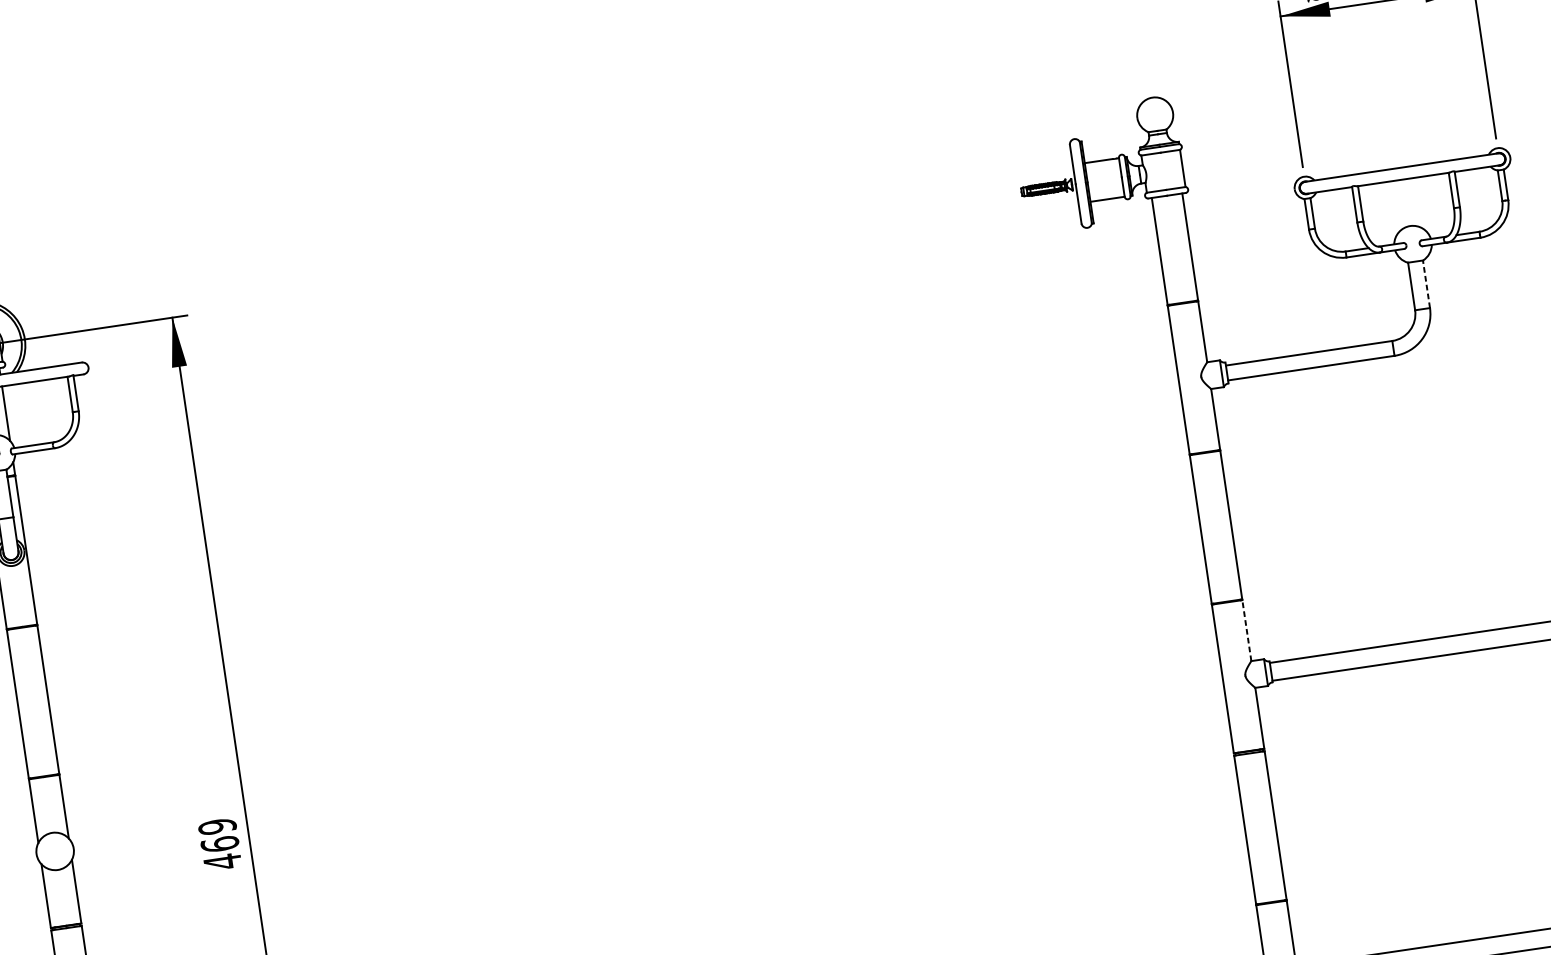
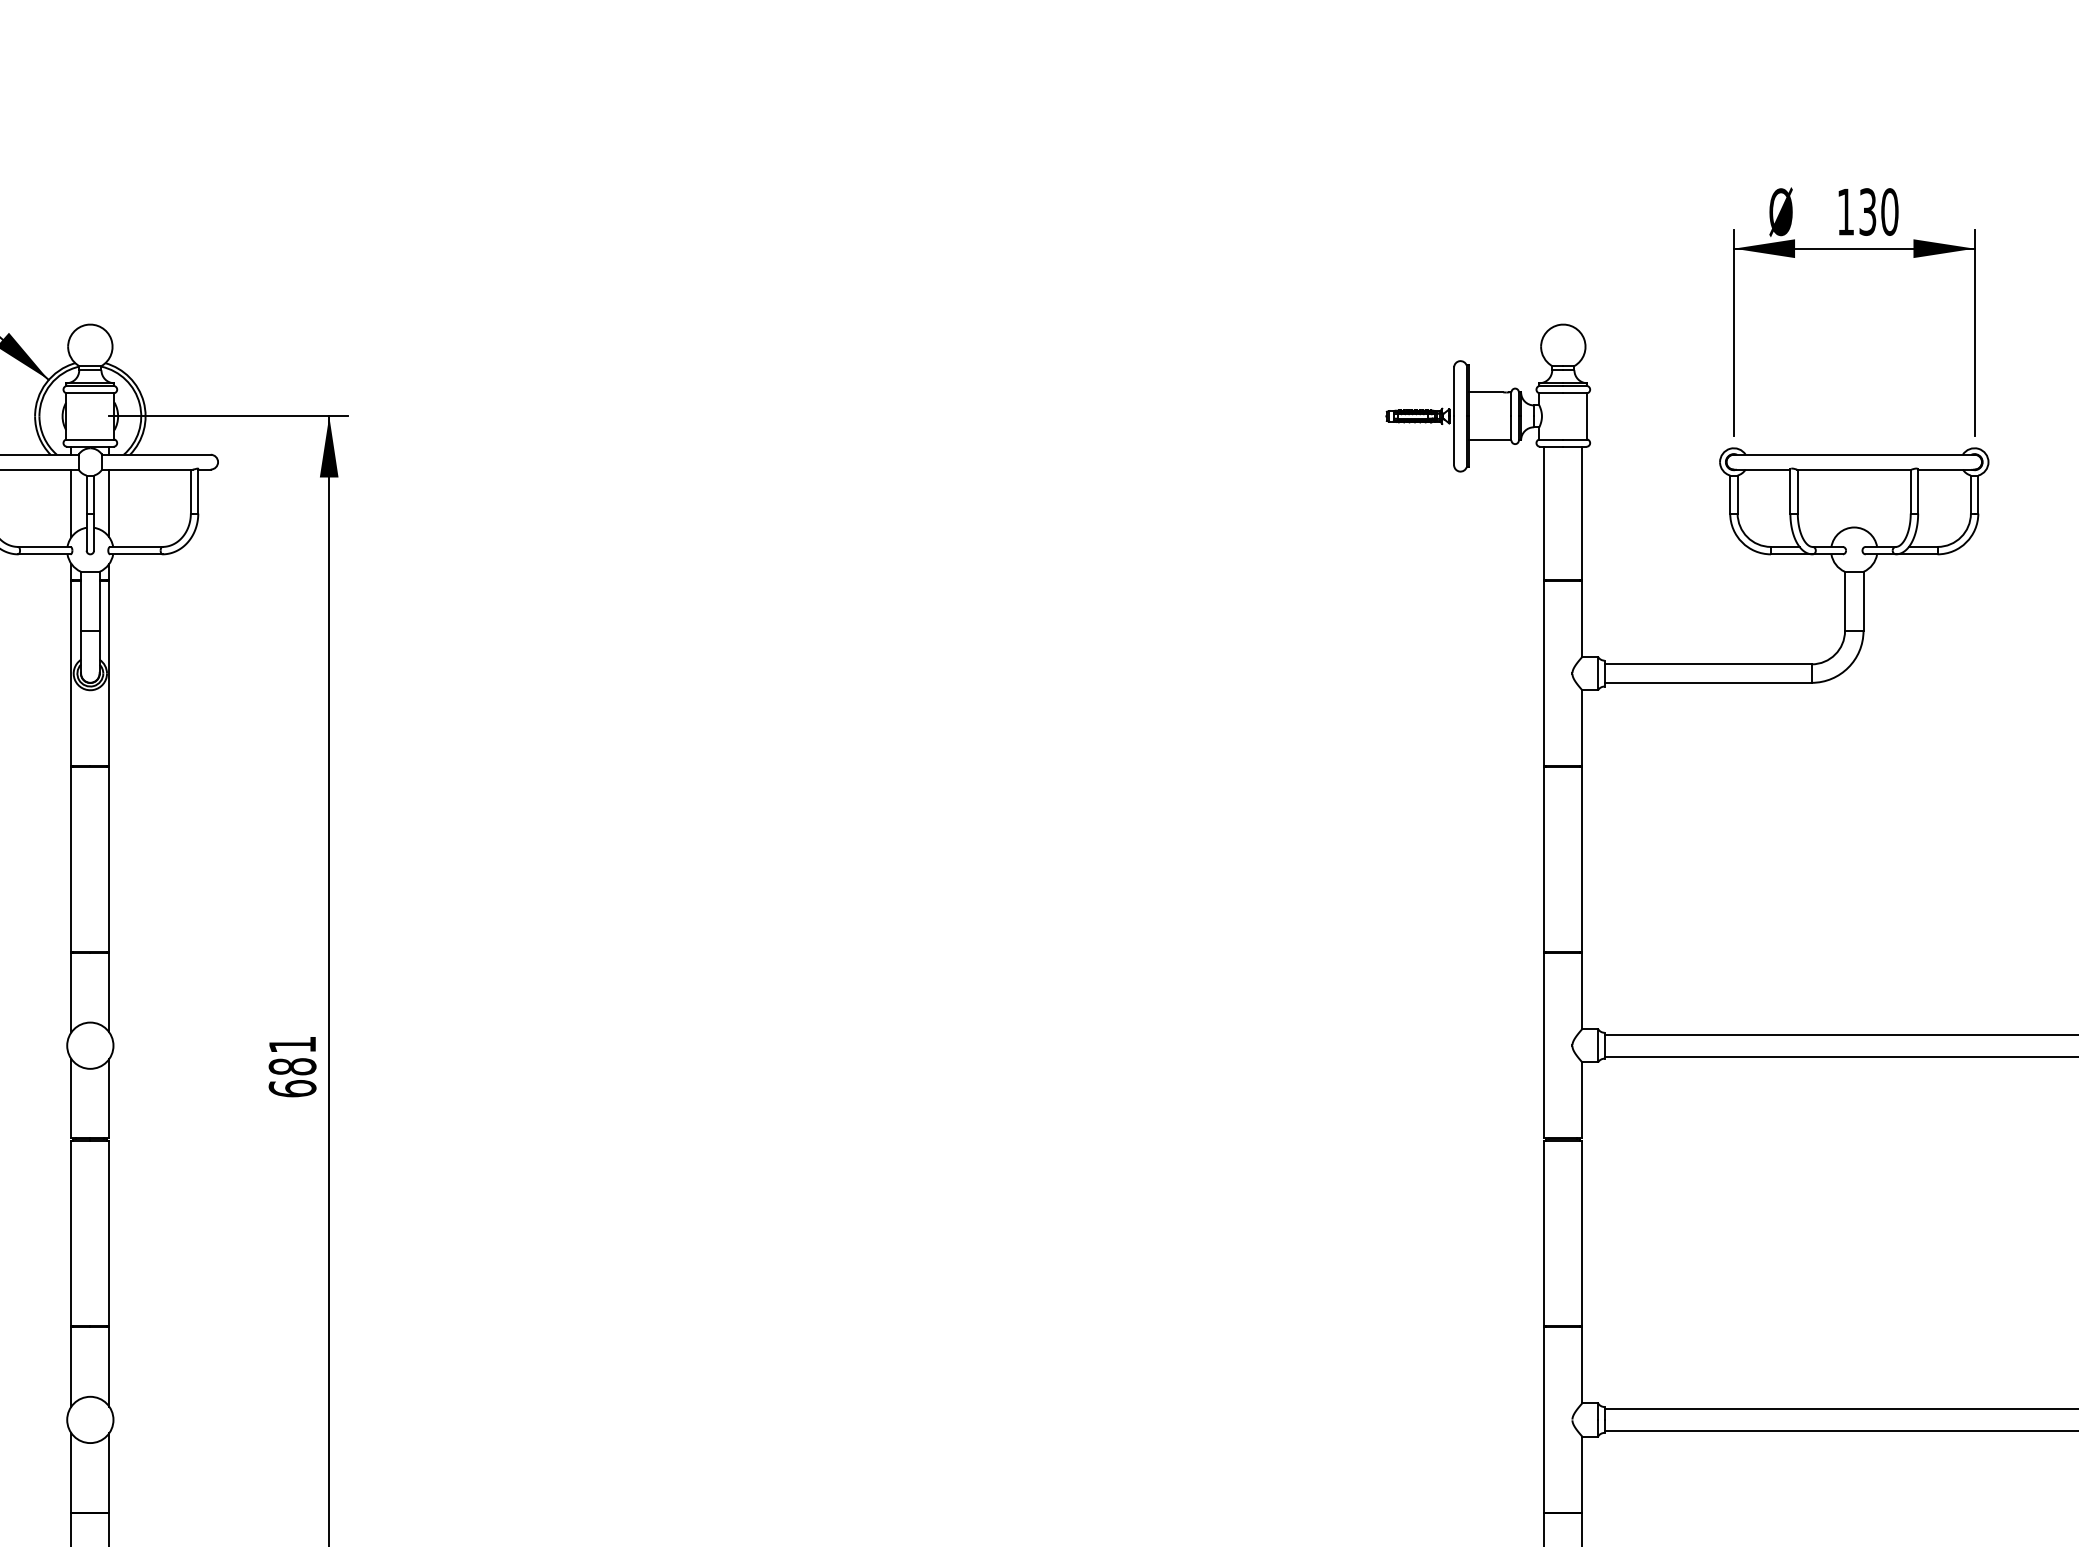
line: (1426, 284) -> (1863, 601), dashed -> solid
line: (1247, 630) -> (1582, 991), dashed -> solid
text: (219, 844) -> (292, 1066), 469 -> 681

